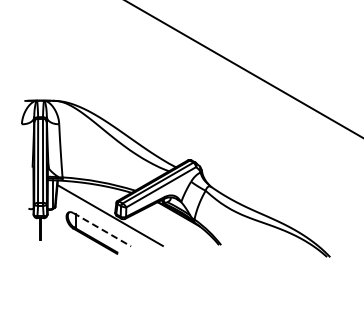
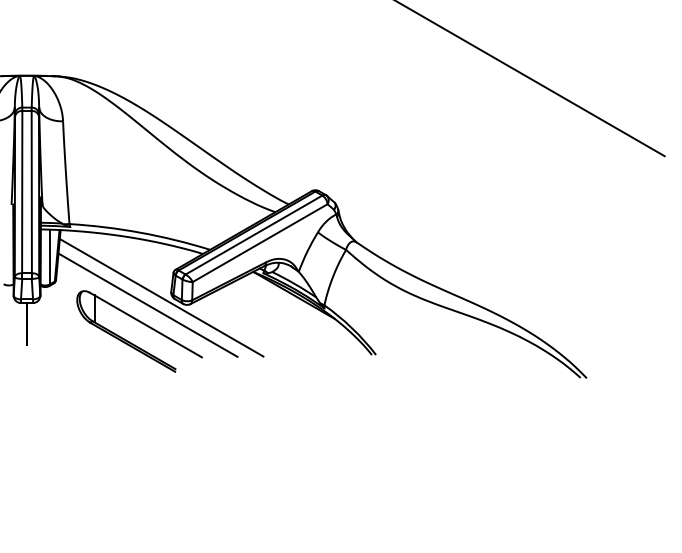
line: (102, 219) -> (146, 305), added
line: (102, 229) -> (146, 324), dashed -> solid

